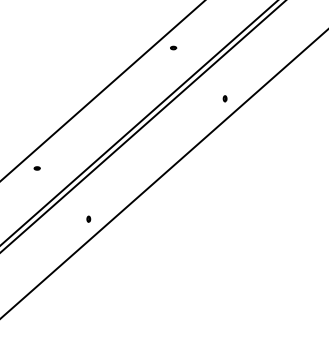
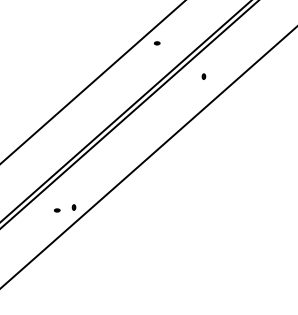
part: (224, 98) -> (203, 76), moved
part: (36, 168) -> (56, 210), moved
part: (88, 218) -> (73, 206), moved

